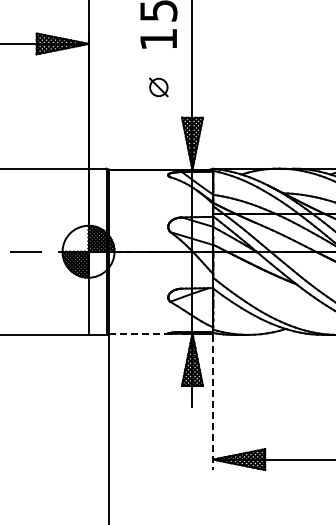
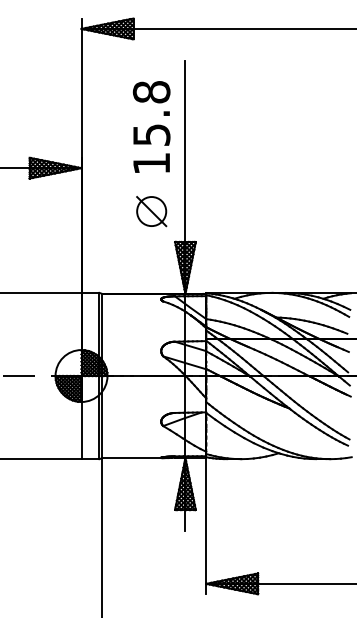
part: (158, 87) -> (151, 211), size x1.67
line: (141, 334) -> (134, 458), dashed -> solid
line: (213, 402) -> (206, 526), dashed -> solid

